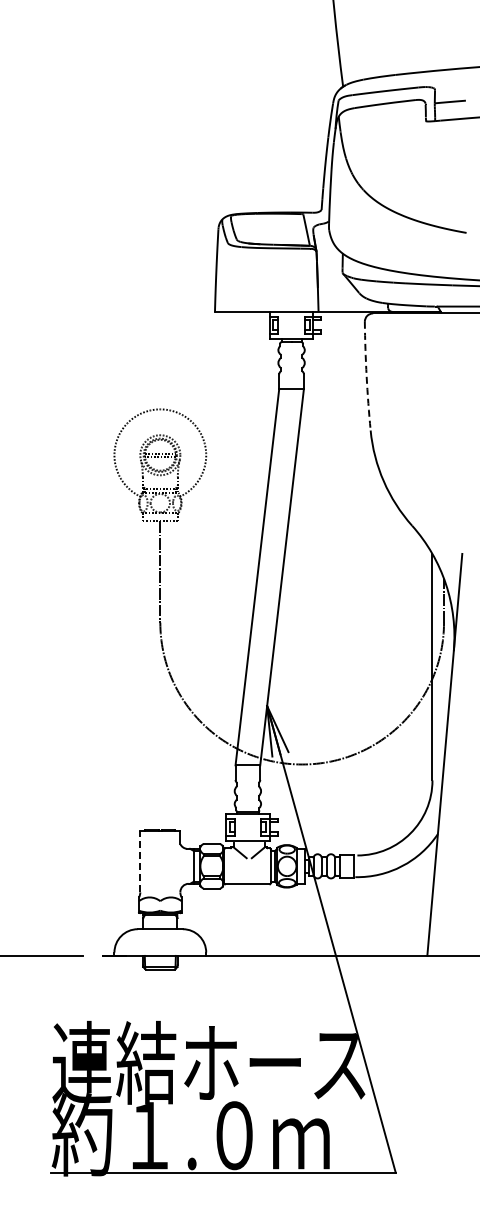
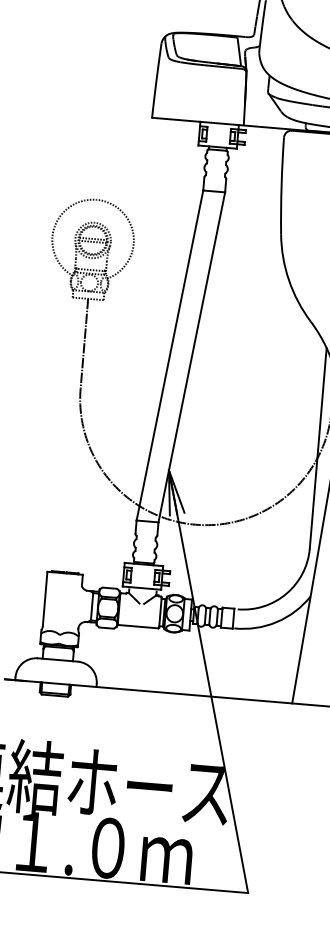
arc: (366, 376) -> (281, 186), dashed -> solid
line: (140, 861) -> (45, 598), dashed -> solid

